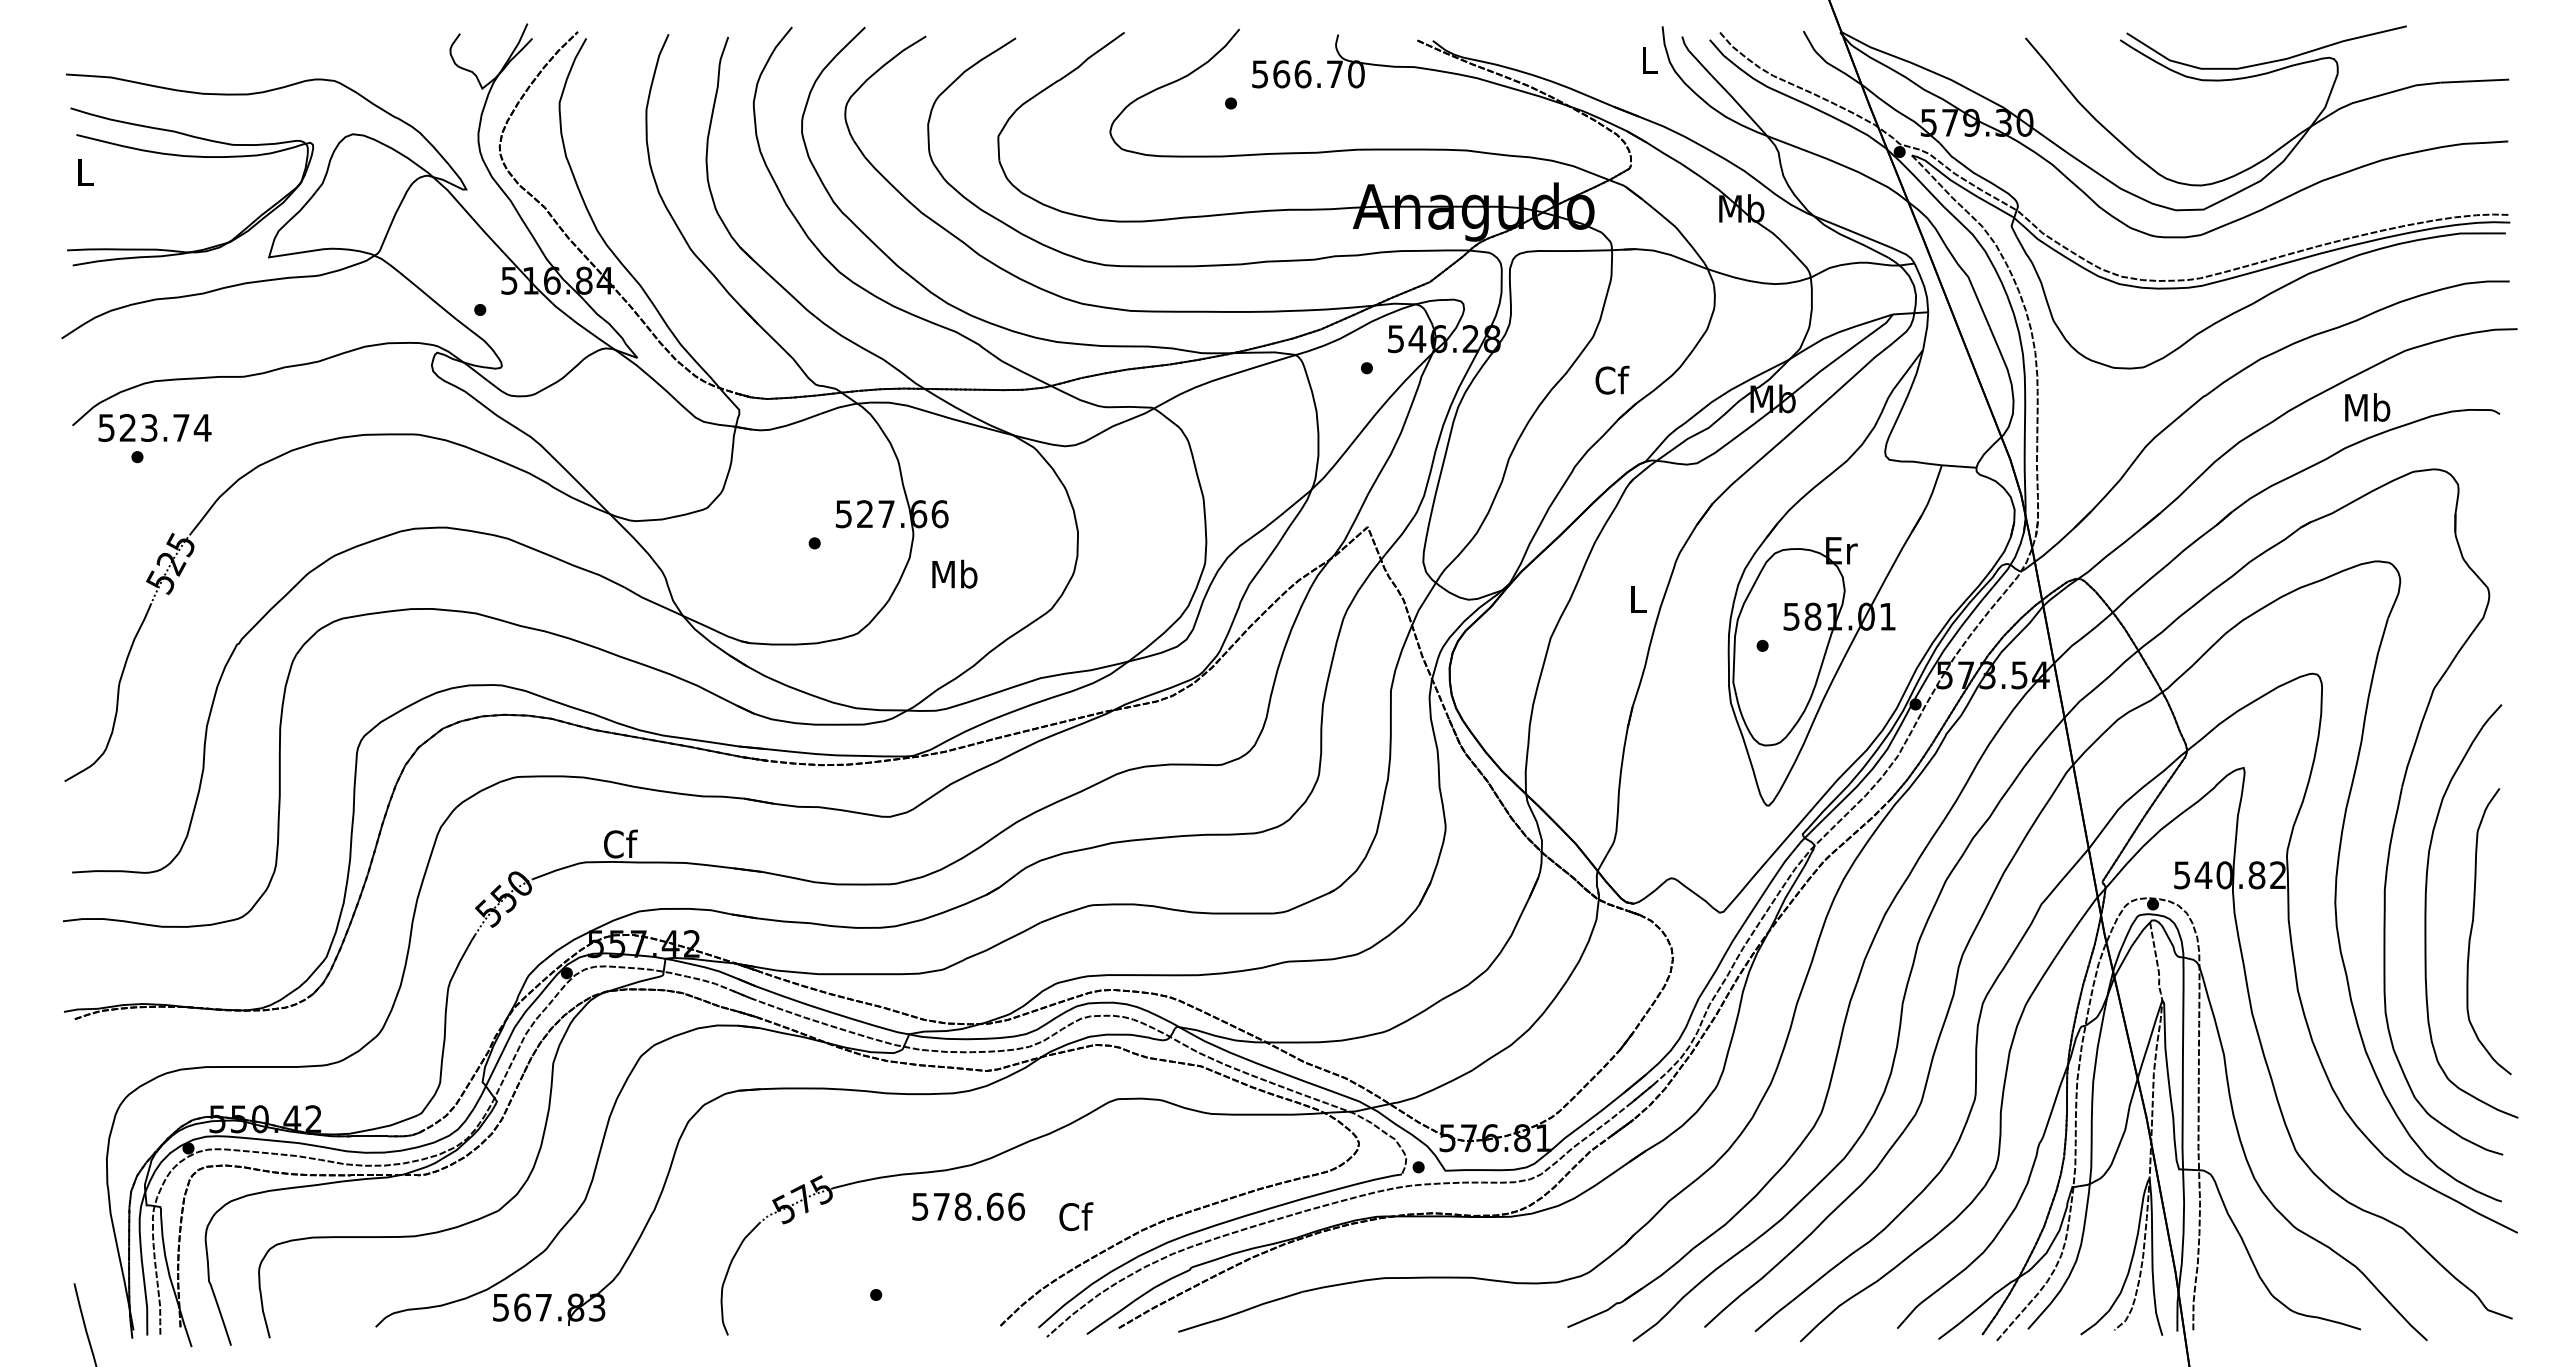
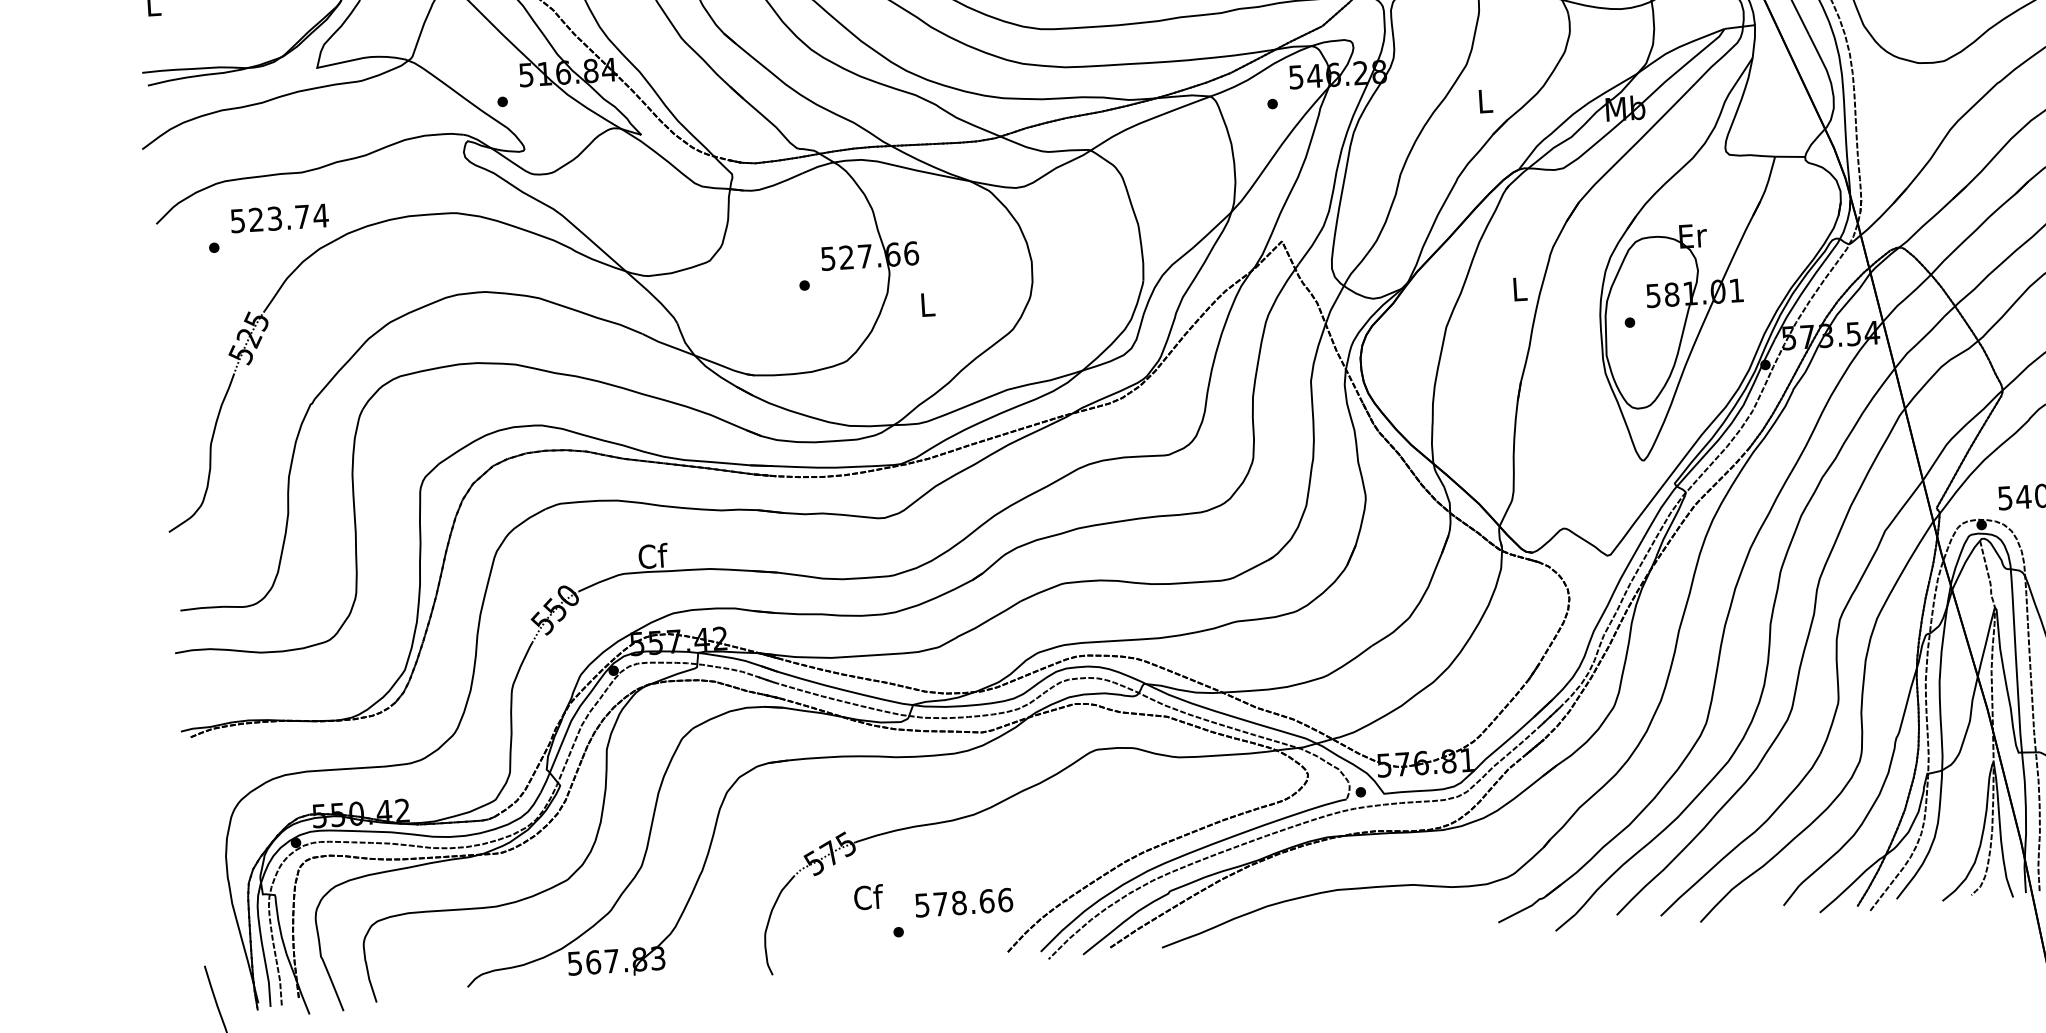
text: (1612, 379) -> (1485, 100), Cf -> L
text: (154, 427) -> (279, 218), moved
text: (954, 573) -> (927, 304), Mb -> L
text: (968, 1206) -> (963, 902), moved
text: (1076, 1216) -> (868, 897), moved

